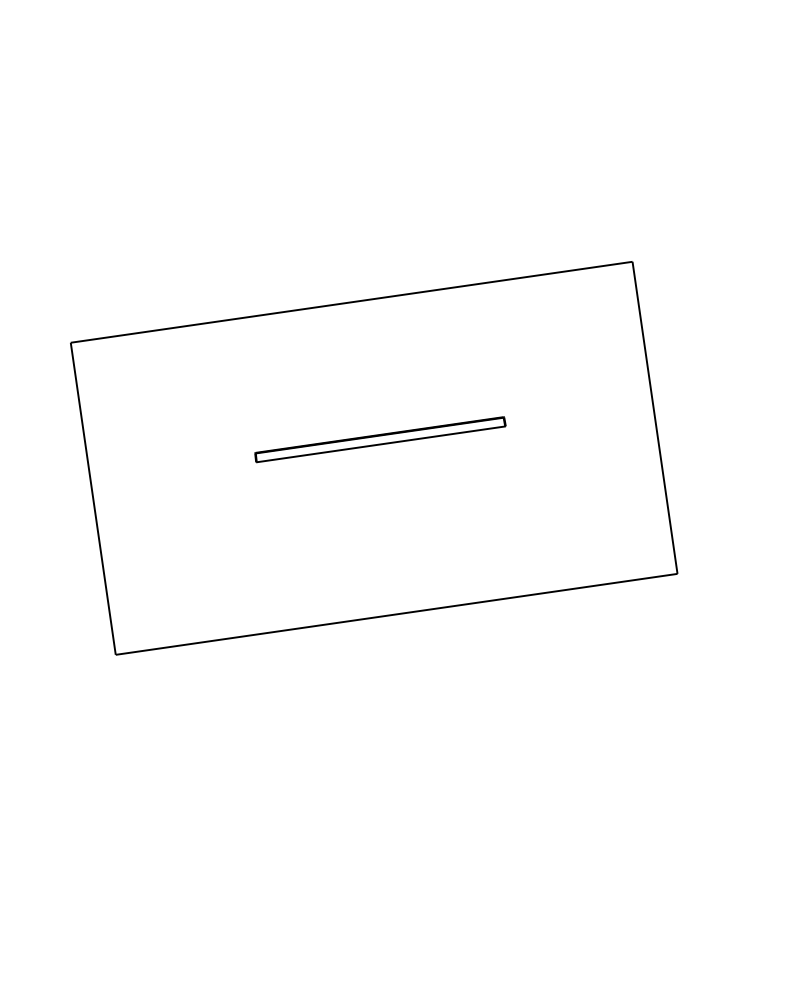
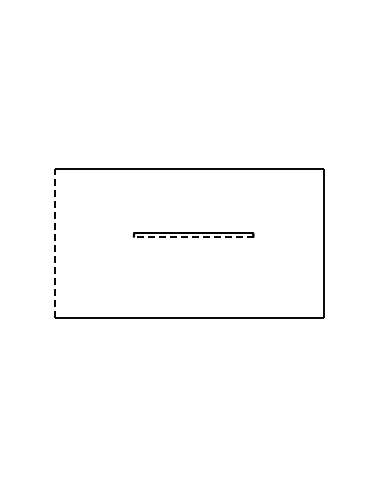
line: (380, 444) -> (193, 237), solid -> dashed
line: (92, 498) -> (54, 243), solid -> dashed

